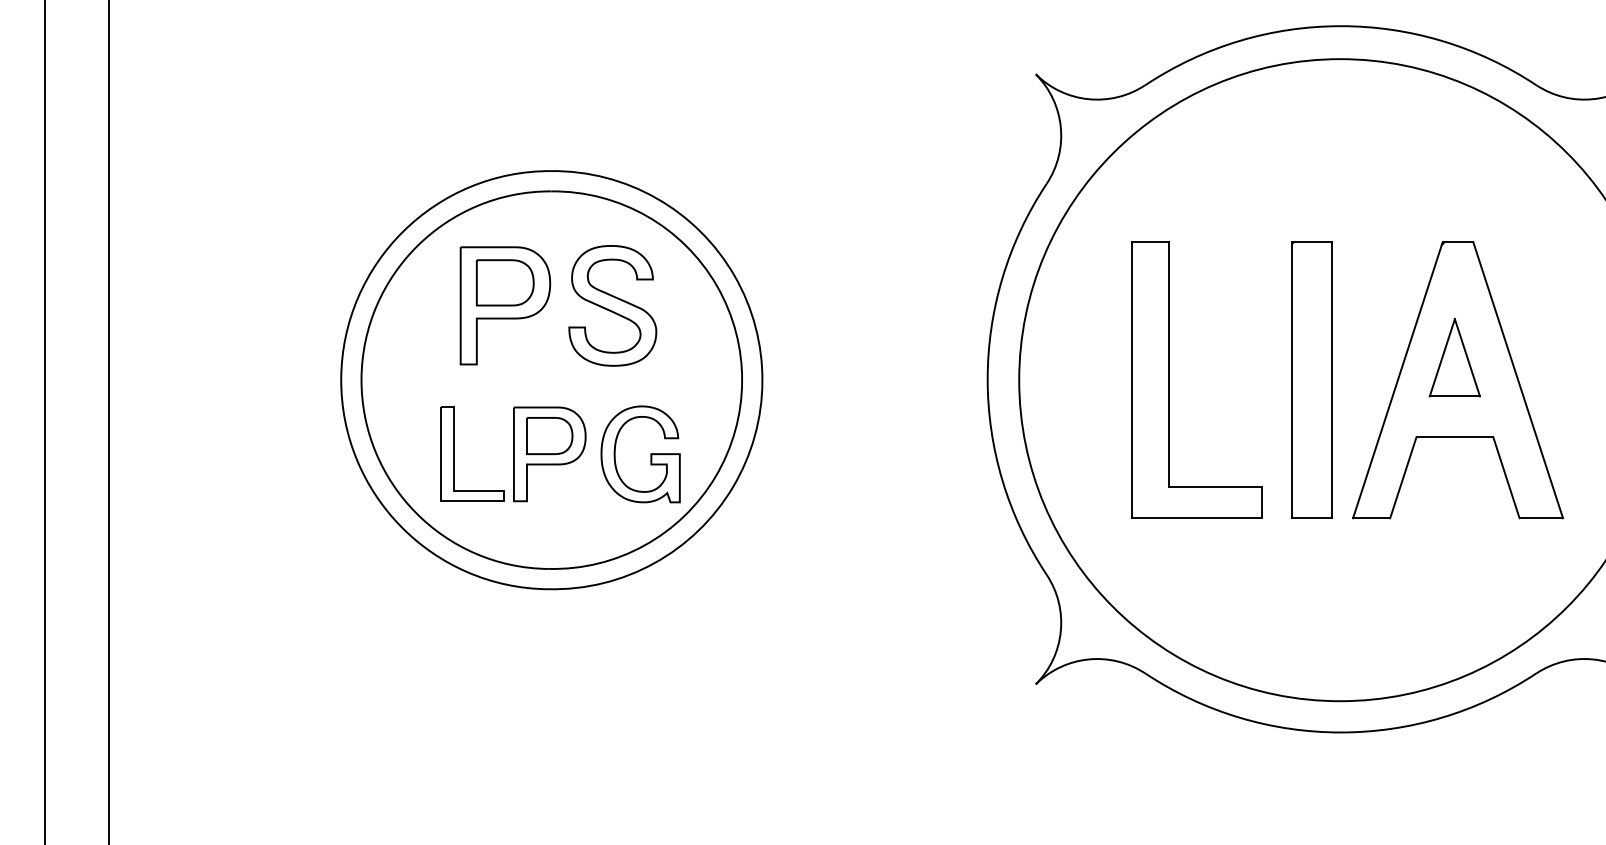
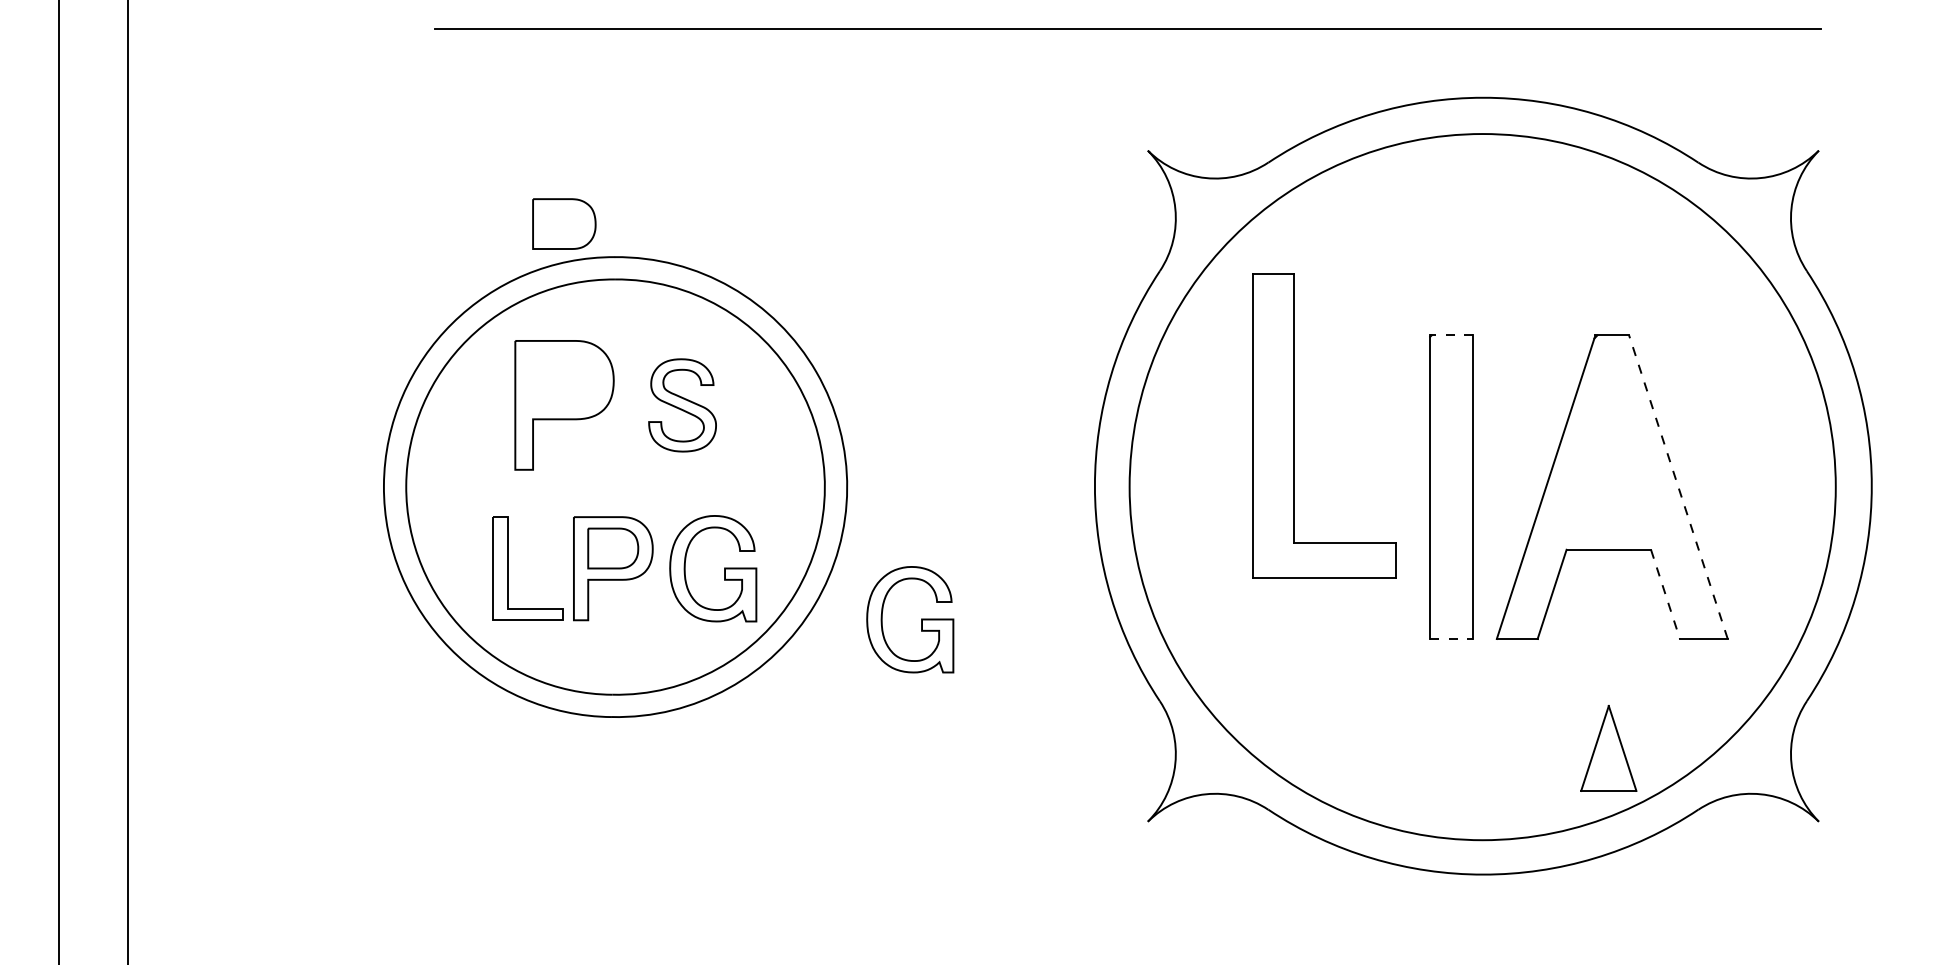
line: (1311, 242) -> (1451, 335), solid -> dashed
part: (505, 282) -> (564, 223), moved
part: (612, 305) -> (682, 405), size x0.7
part: (1454, 357) -> (1608, 748), moved
part: (1169, 379) -> (1294, 425), moved
line: (1518, 380) -> (1678, 487), solid -> dashed
line: (1506, 477) -> (1665, 594), solid -> dashed
part: (829, 500) -> (921, 619), added
line: (1311, 517) -> (1451, 638), solid -> dashed

